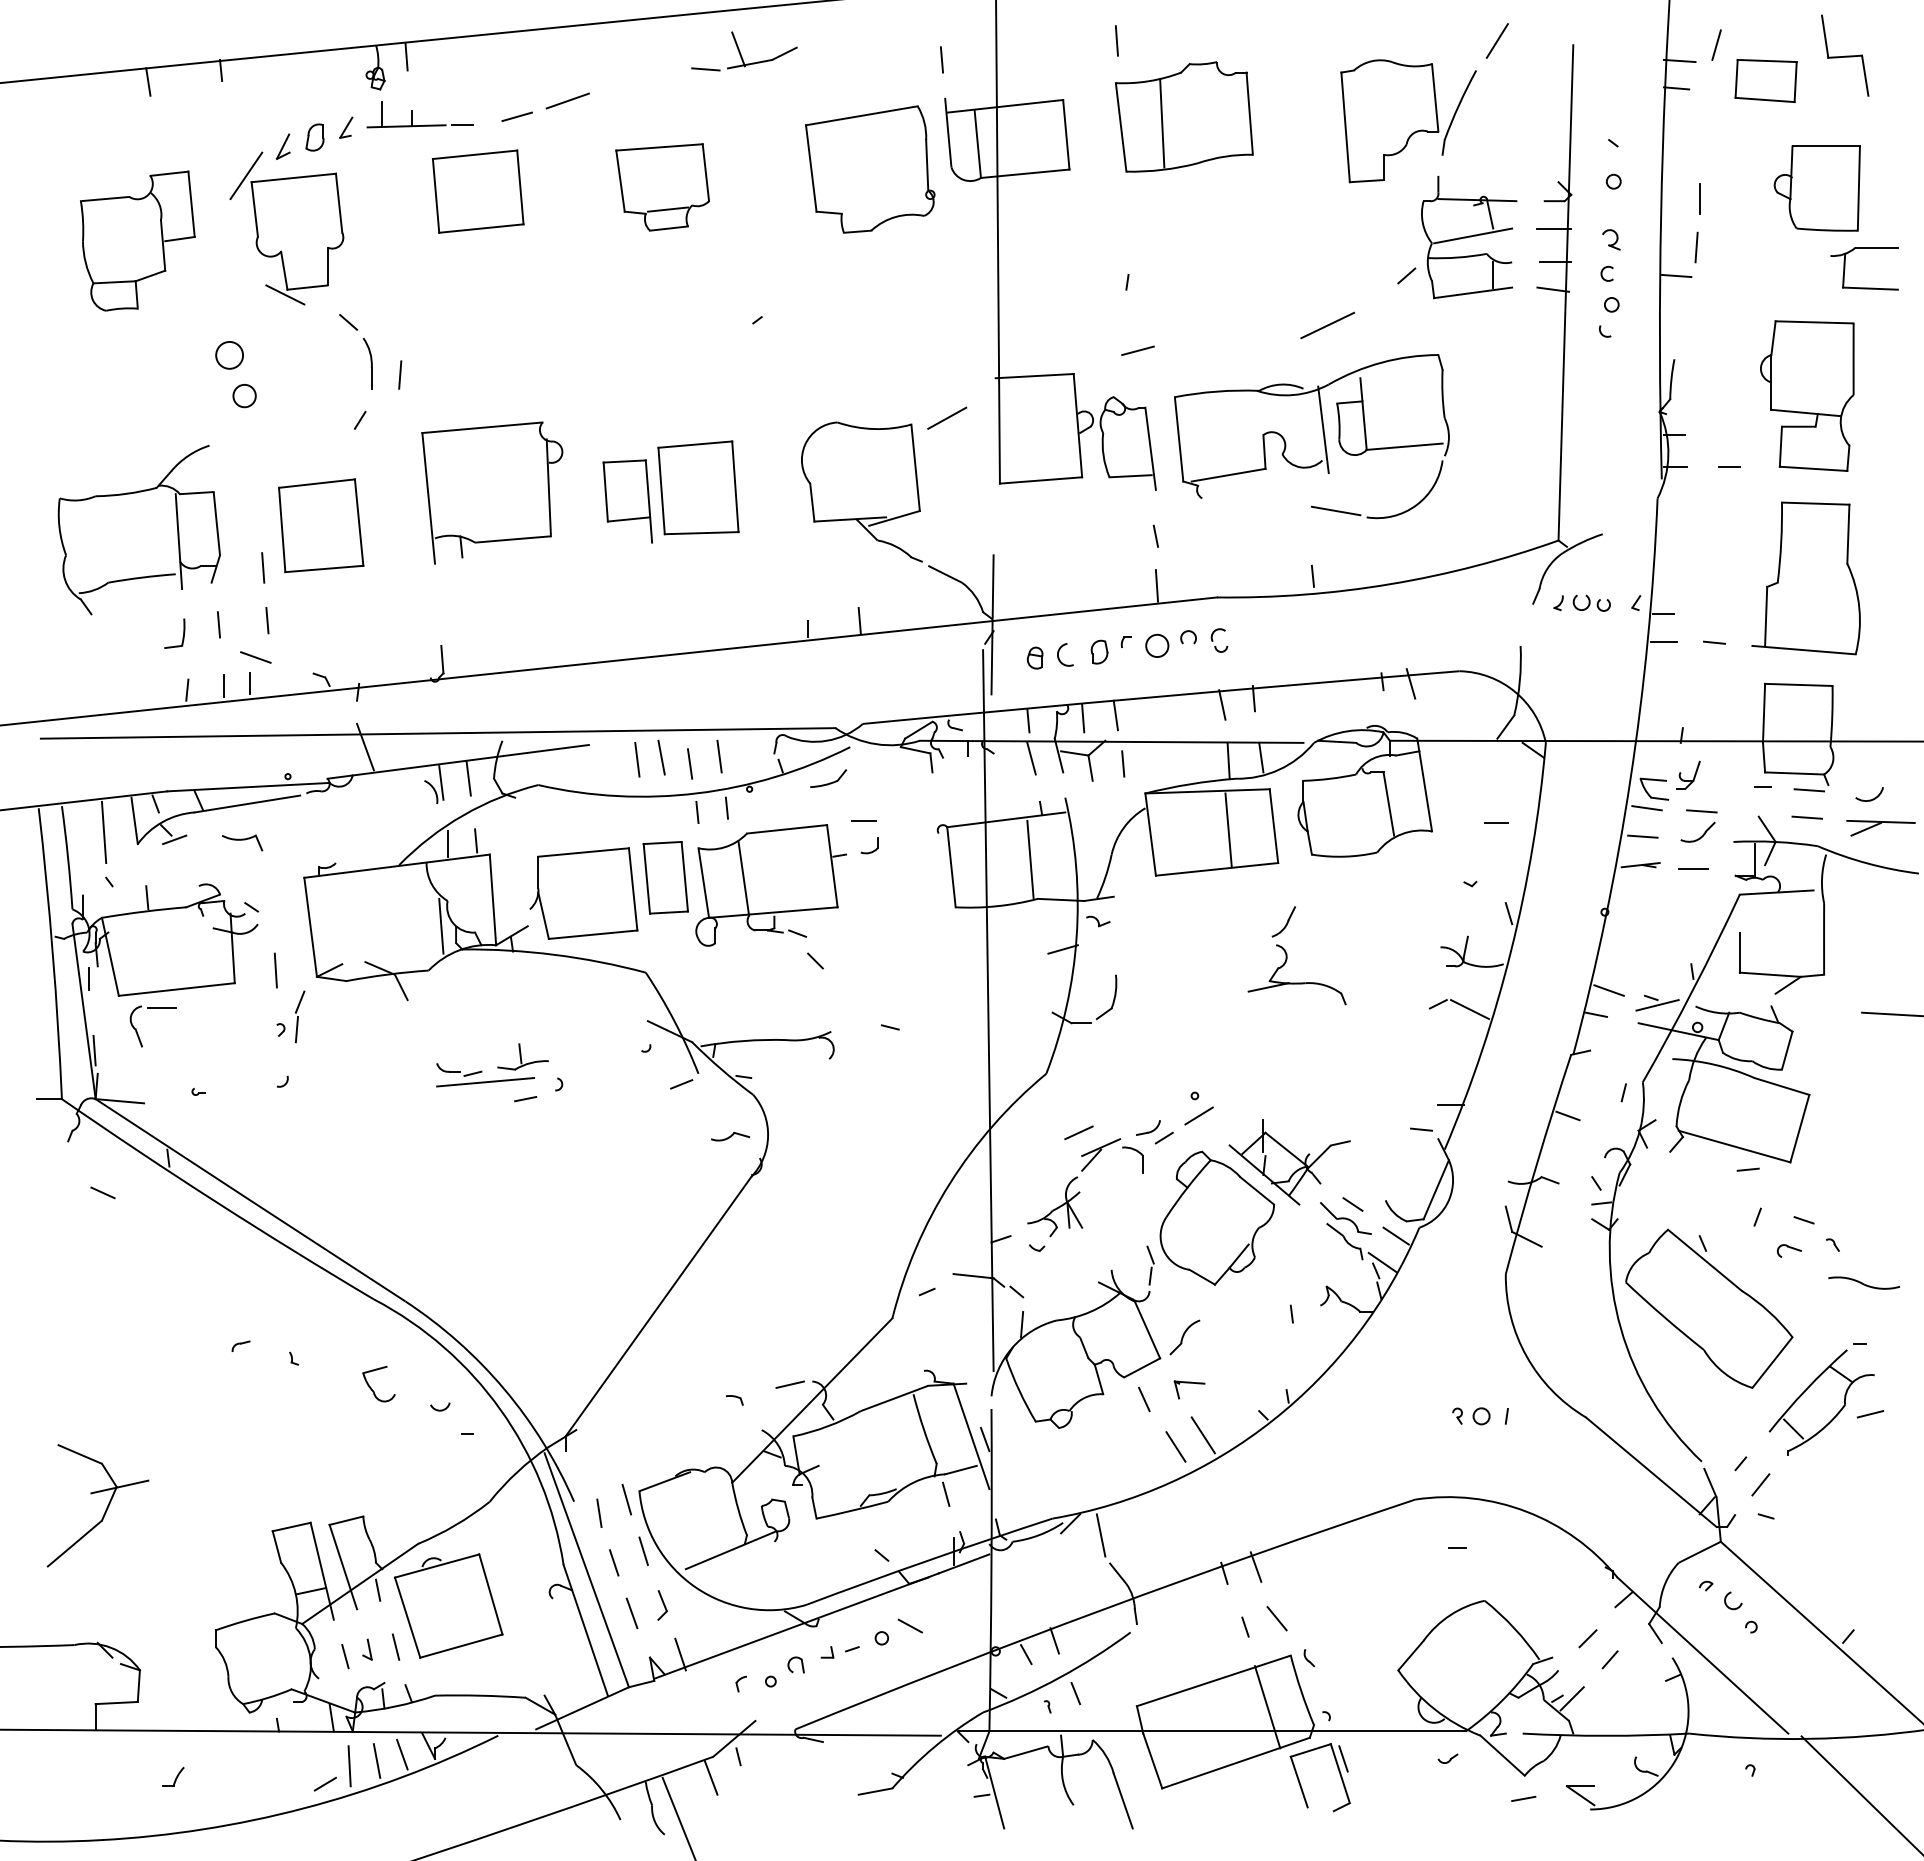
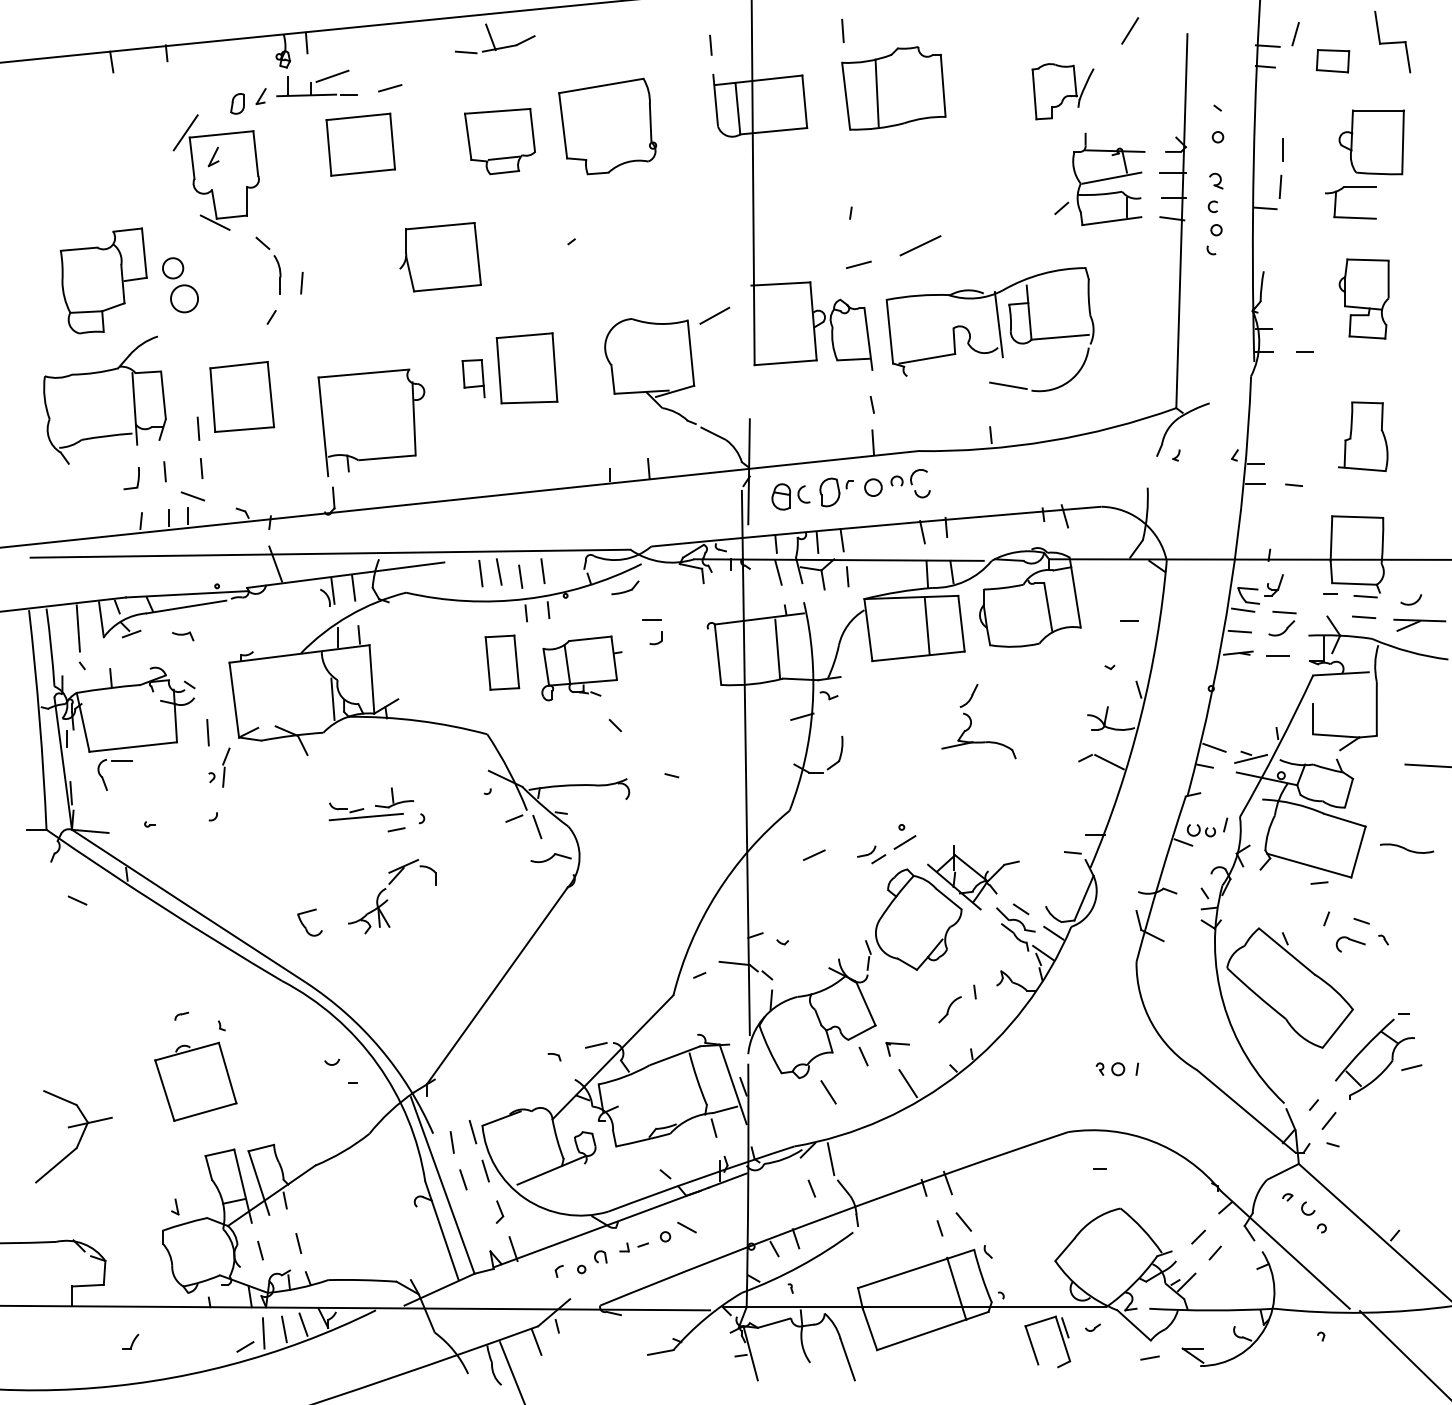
part: (744, 51) -> (495, 38), moved
part: (1765, 80) -> (1332, 60), size x0.7
line: (567, 100) -> (332, 75), moved
part: (1408, 121) -> (1063, 91), size x0.6
part: (282, 146) -> (213, 156), moved
part: (870, 169) -> (607, 126), moved
part: (137, 240) -> (103, 280), moved
part: (1845, 268) -> (1336, 202), moved
line: (1327, 325) -> (920, 245), moved
part: (1807, 395) -> (1364, 298), size x0.7
circle: (244, 396) -> (184, 299), size x1.6
part: (627, 501) -> (473, 378), size x0.6
part: (496, 539) -> (374, 457), moved
part: (1805, 578) -> (1362, 436), size x0.6
part: (1591, 602) -> (1201, 830), moved
part: (1219, 640) -> (920, 483), size x1.6
part: (1099, 651) -> (829, 491), size x1.6
part: (1034, 657) -> (780, 496), size x1.6
part: (242, 842) -> (182, 636), size x0.7
part: (770, 885) -> (581, 668), size x0.7
part: (583, 893) -> (440, 257), moved
part: (730, 1136) -> (551, 858), size x1.4
part: (1080, 1192) -> (388, 900), moved
part: (1788, 1250) -> (1349, 944), size x1.6
part: (1864, 1282) -> (1407, 848), moved
part: (1184, 1337) -> (949, 1009), moved
part: (371, 1387) -> (304, 925), moved
line: (1175, 1446) -> (828, 1092), moved
part: (448, 1605) -> (195, 1081), moved
line: (631, 1613) -> (536, 827), moved
part: (367, 1649) -> (175, 1206), moved
line: (1075, 1693) -> (811, 1188), moved
part: (1300, 1782) -> (1032, 1345), moved

